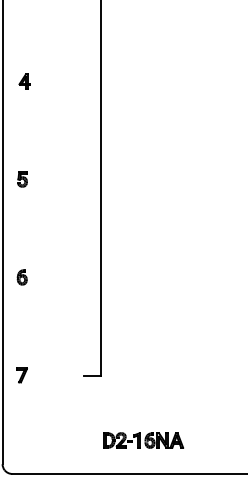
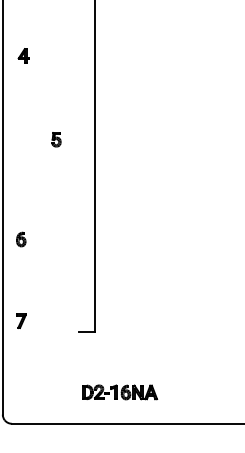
part: (22, 179) -> (56, 139), moved
part: (22, 374) -> (21, 320), moved
part: (144, 440) -> (120, 392), moved

